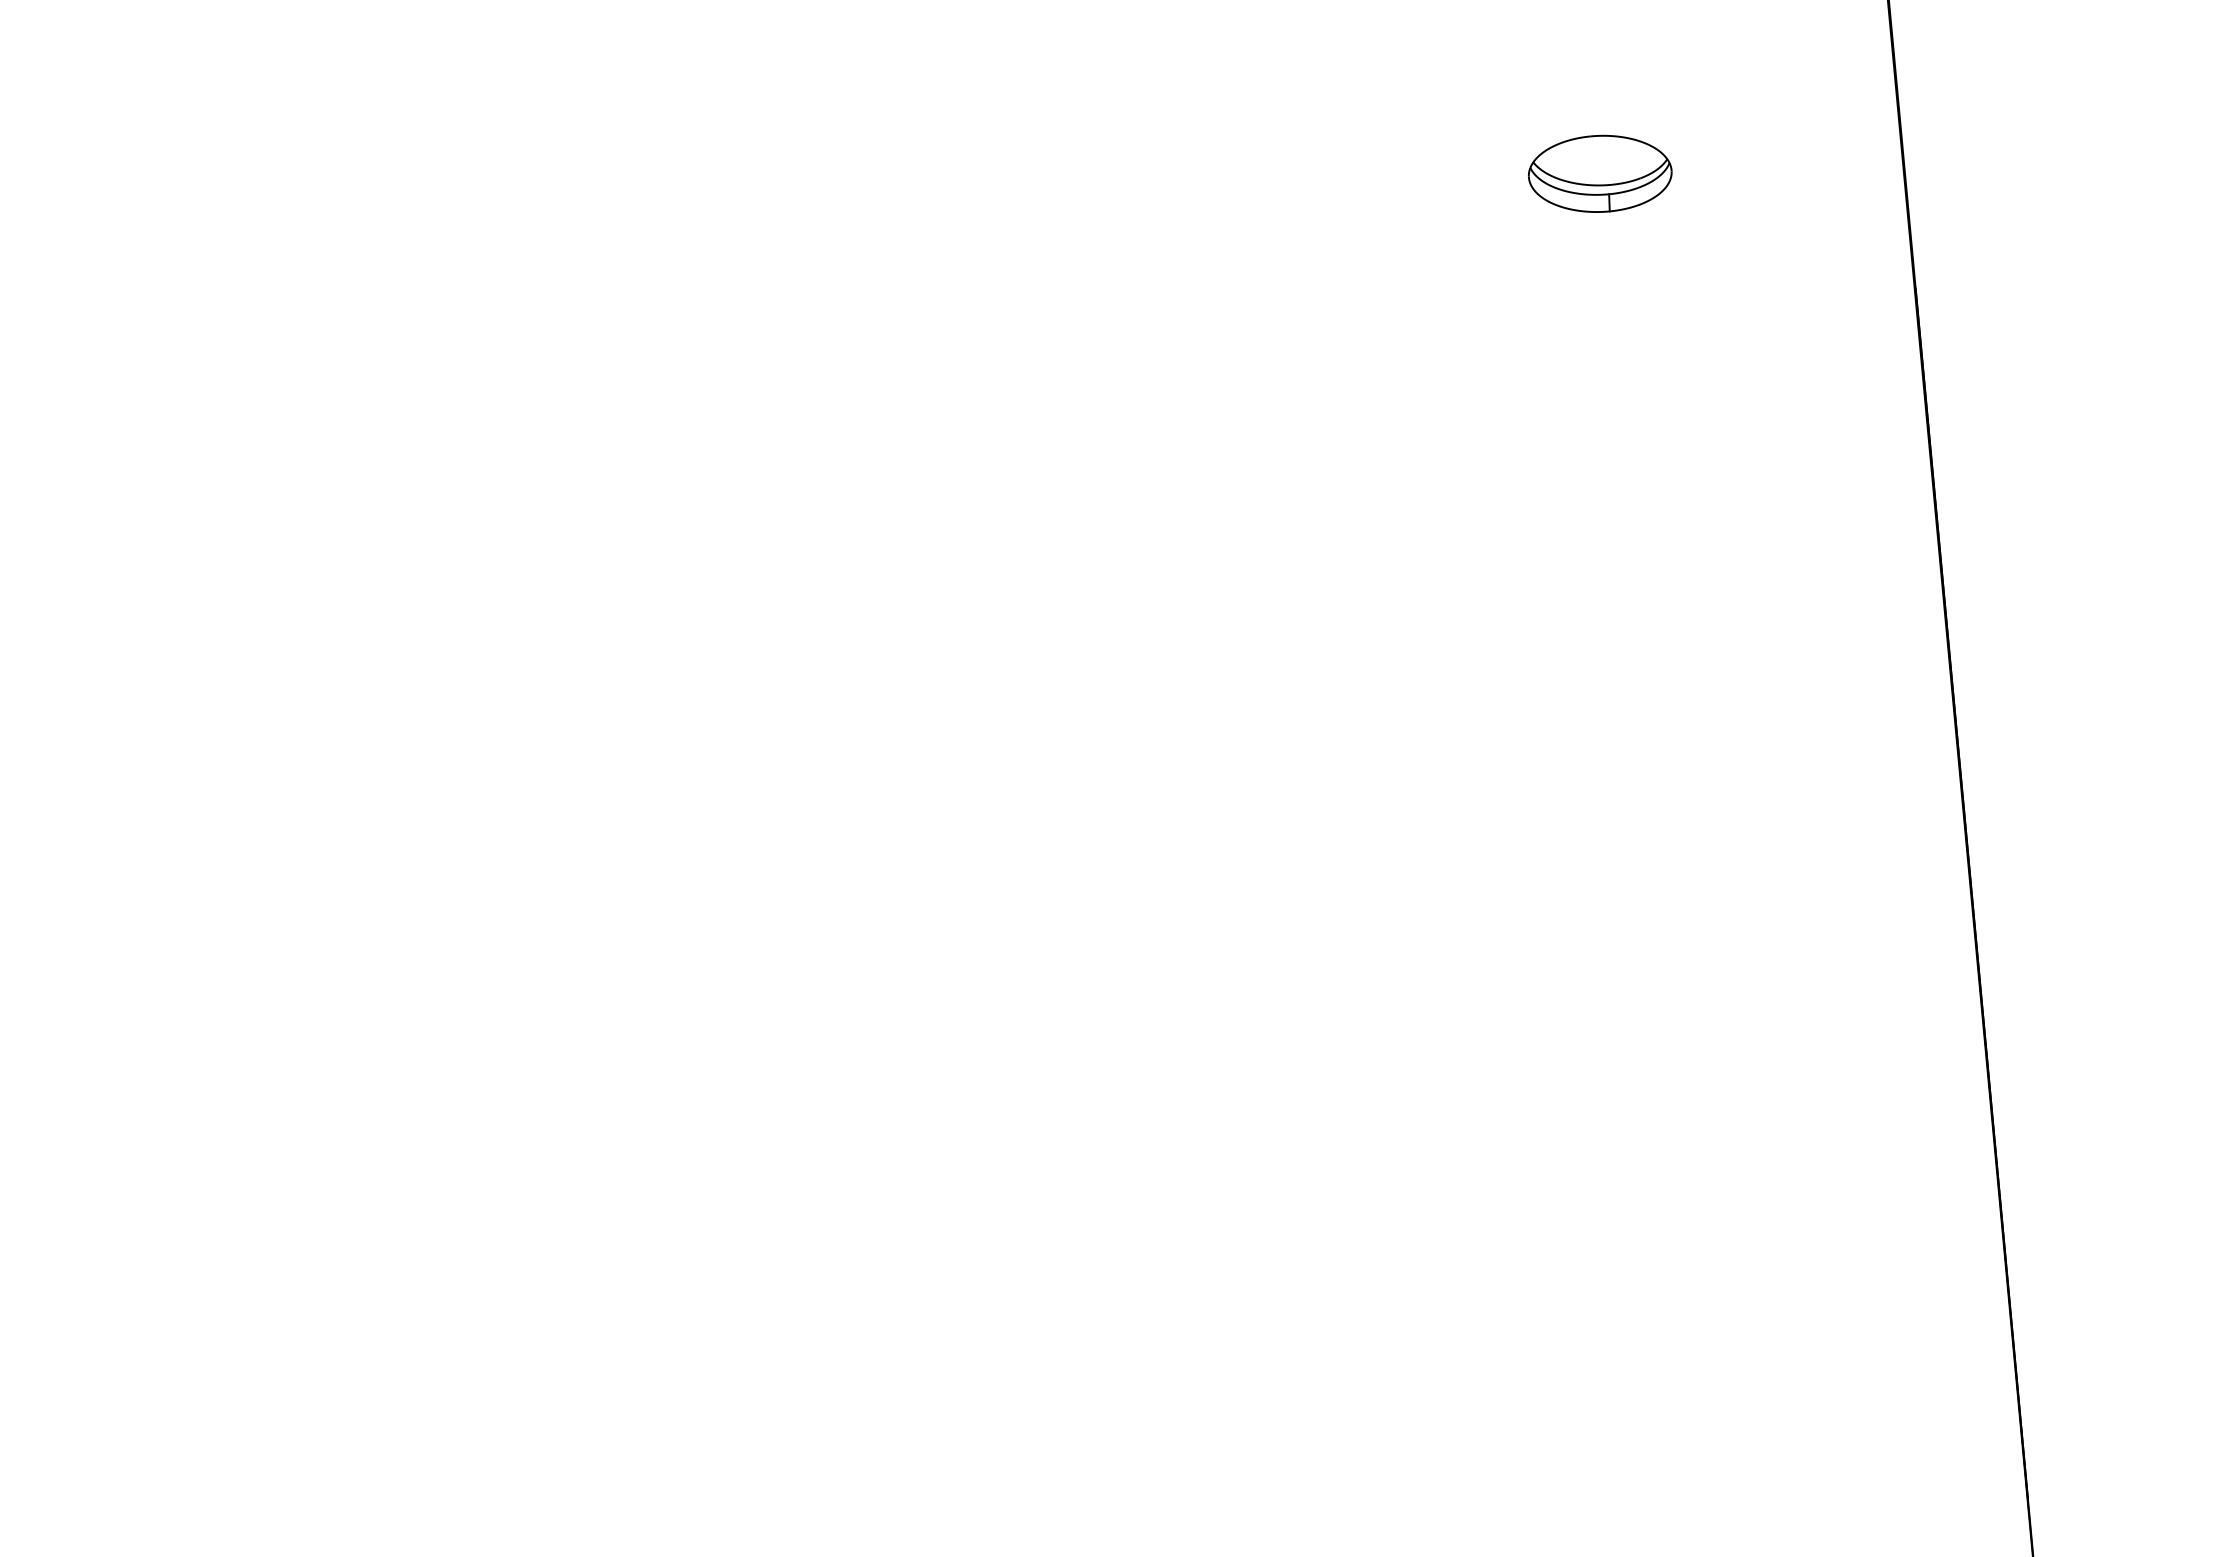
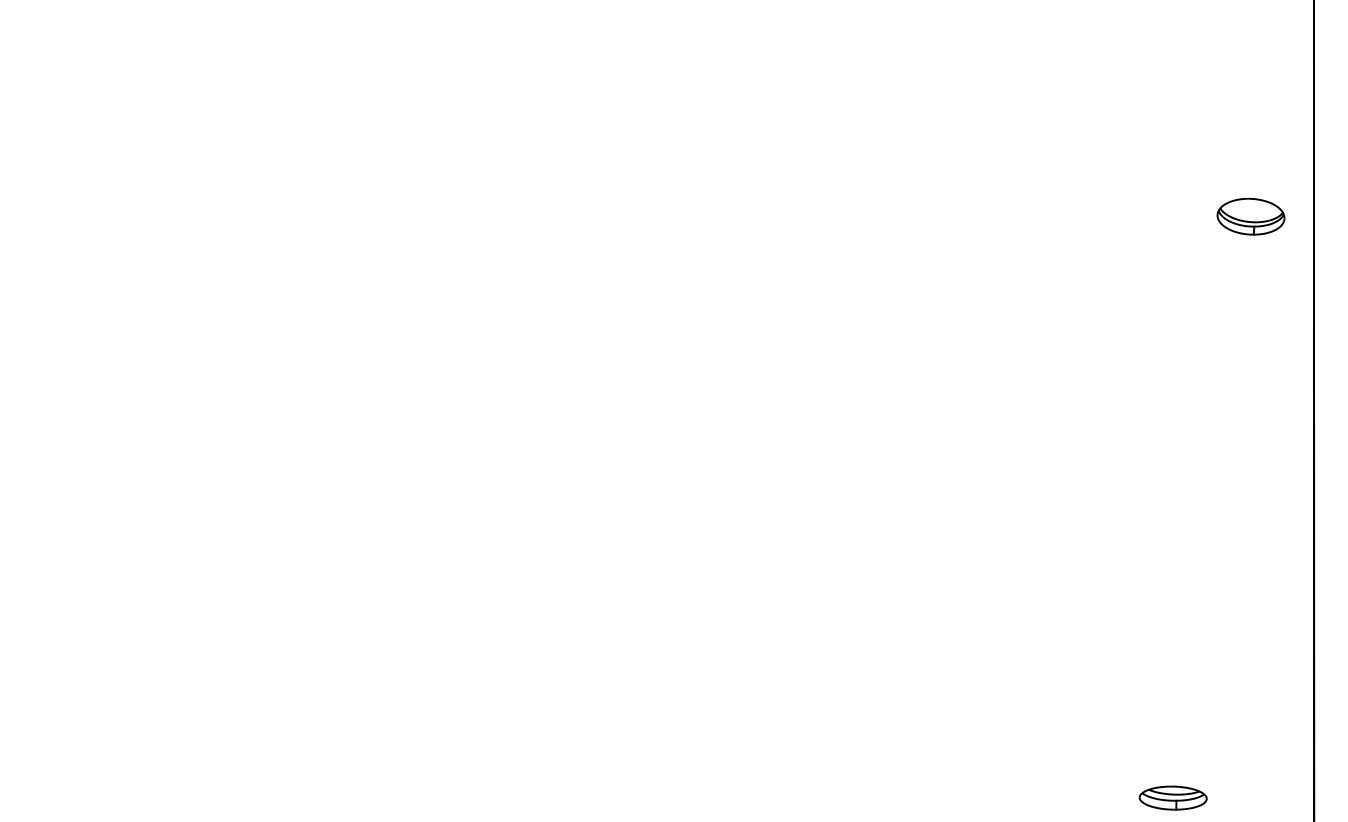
part: (1599, 173) -> (1250, 216), moved

